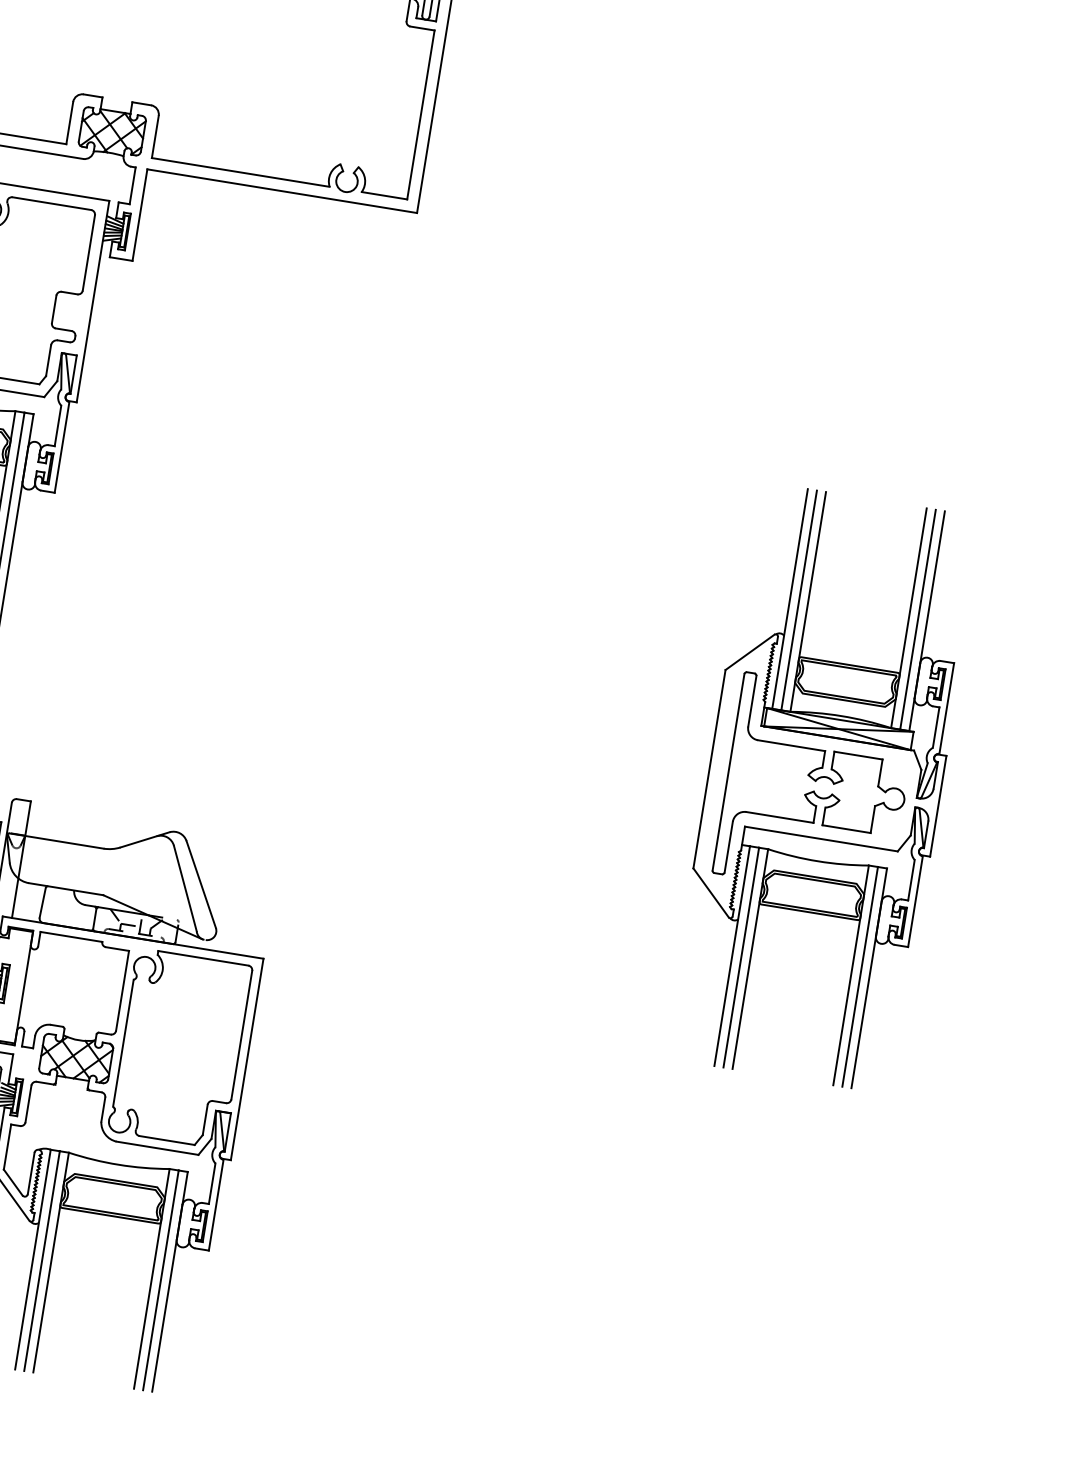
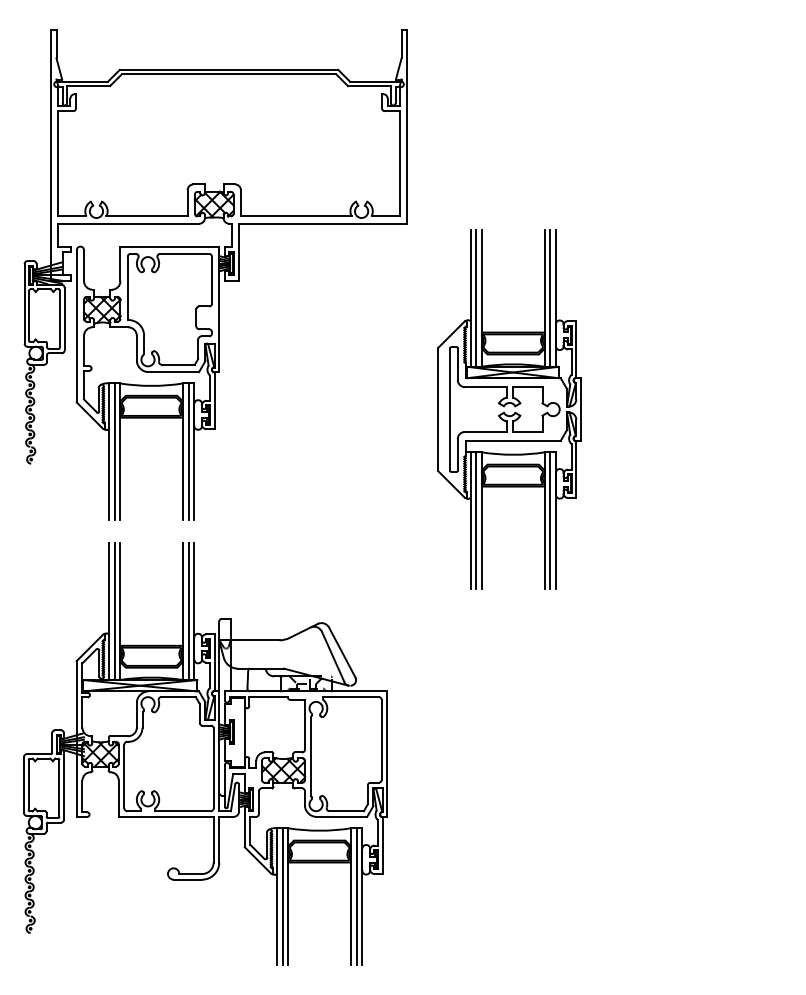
part: (823, 787) -> (509, 409), moved

